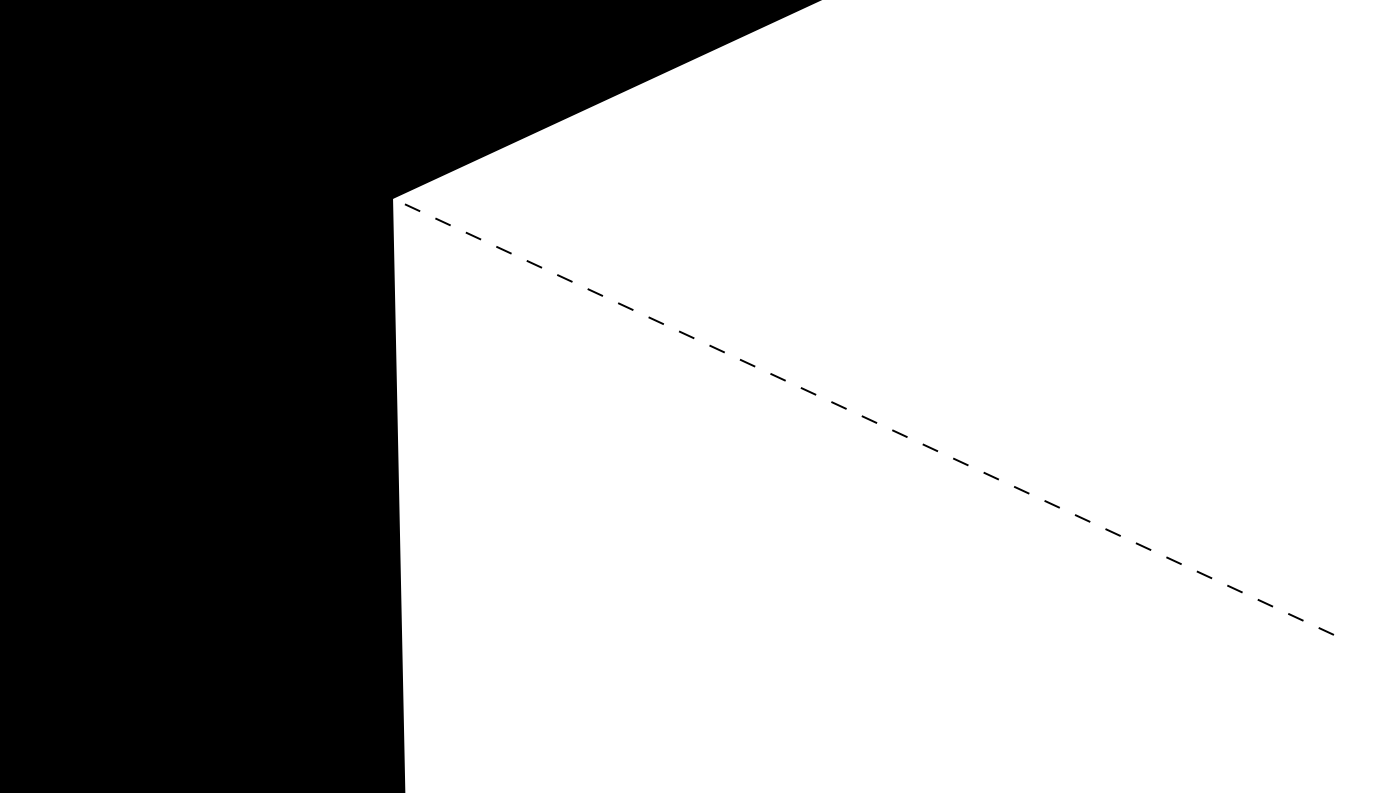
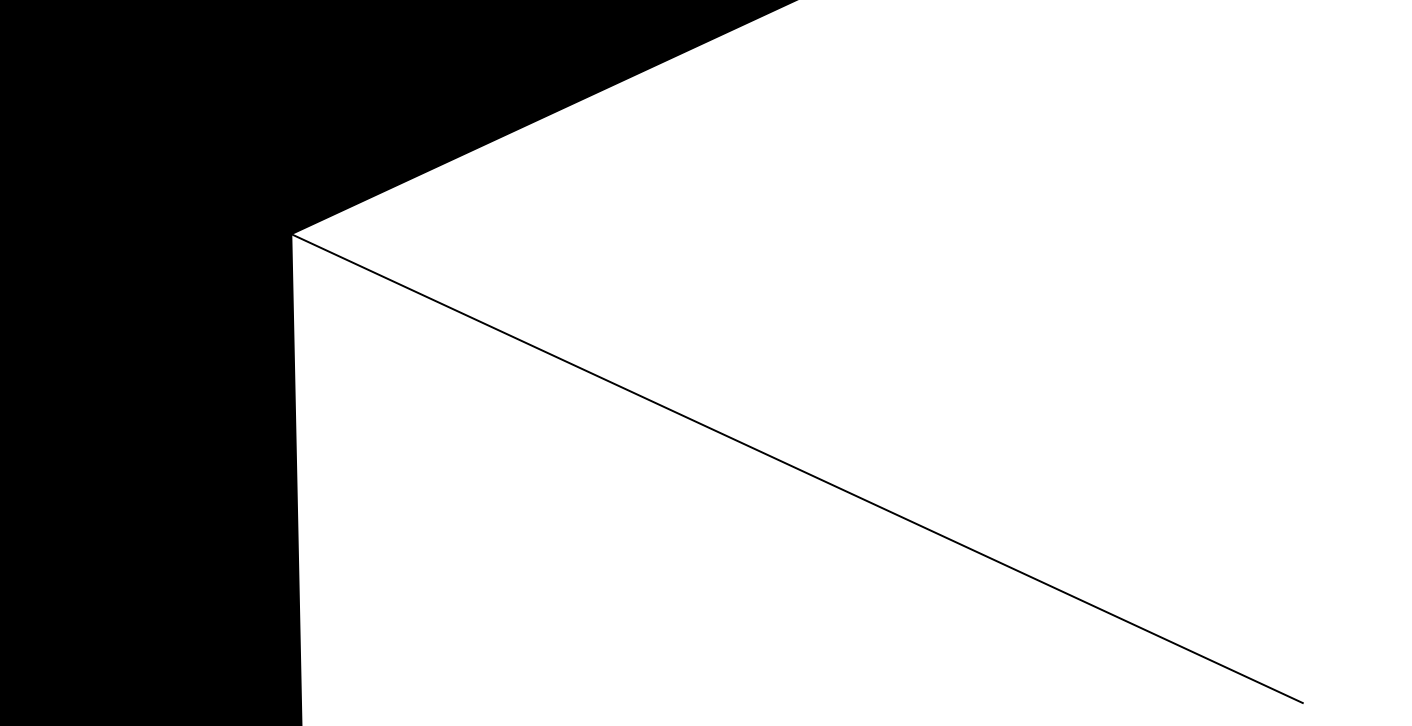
line: (862, 416) -> (796, 468), dashed -> solid

